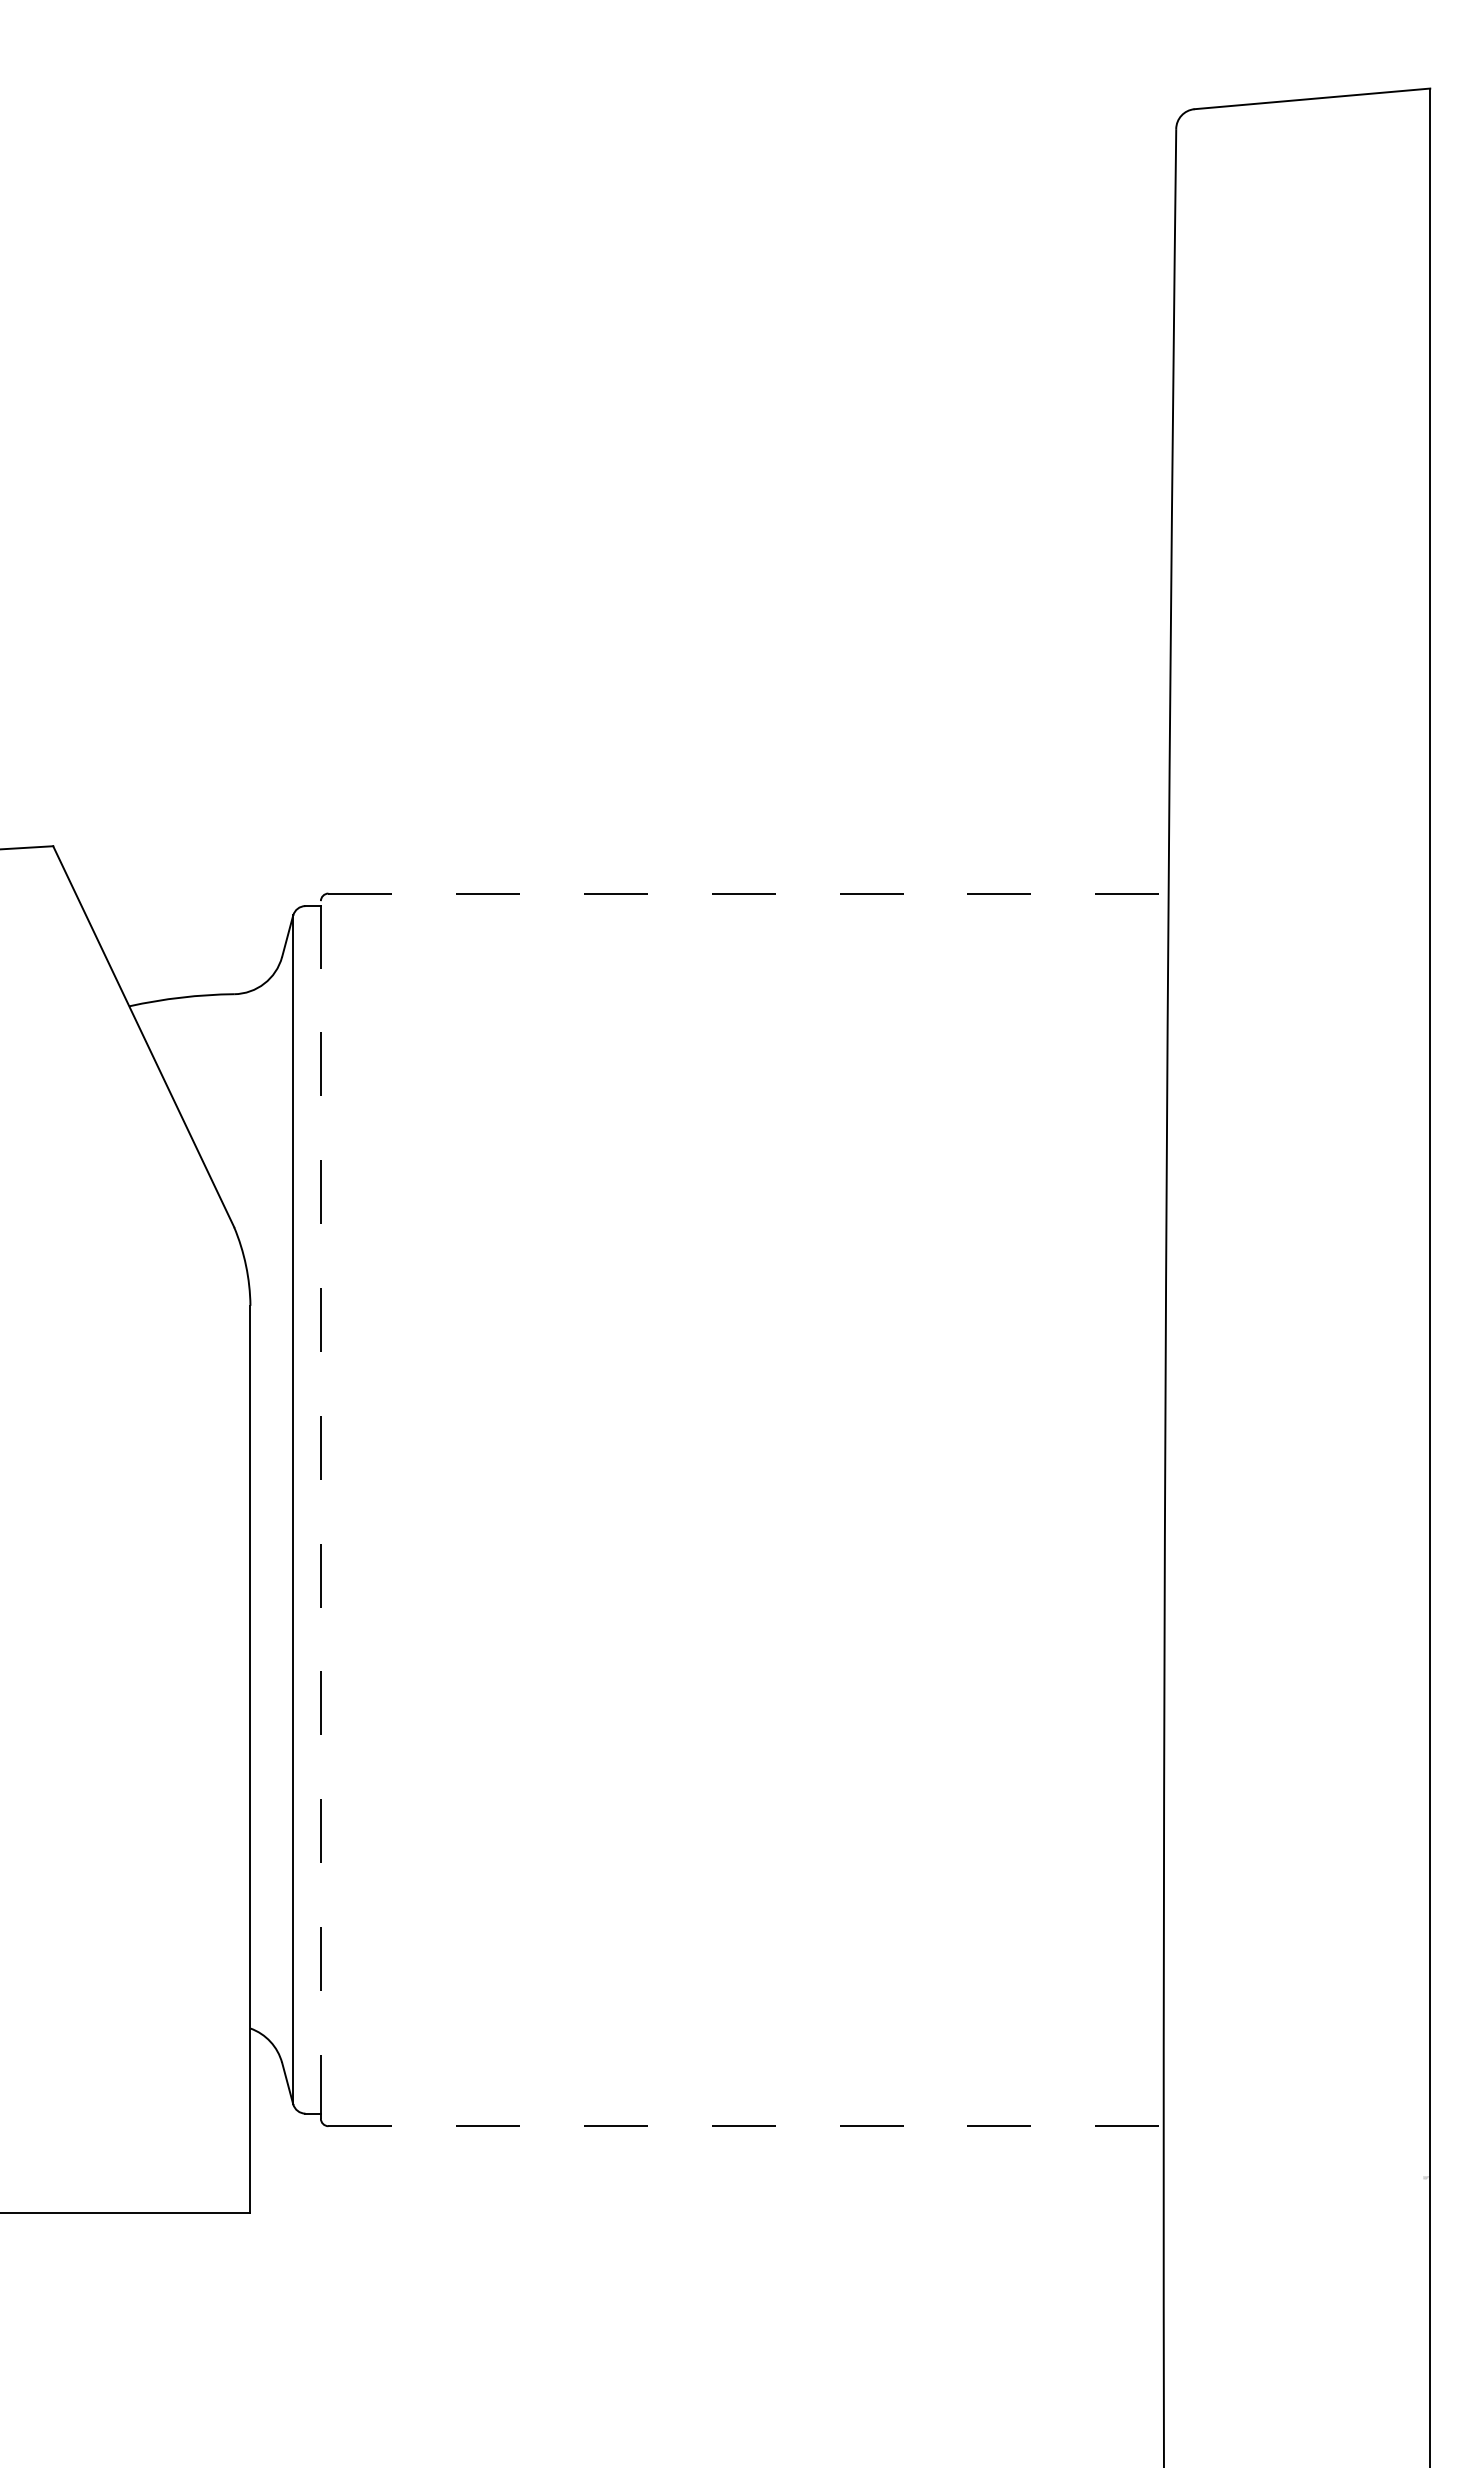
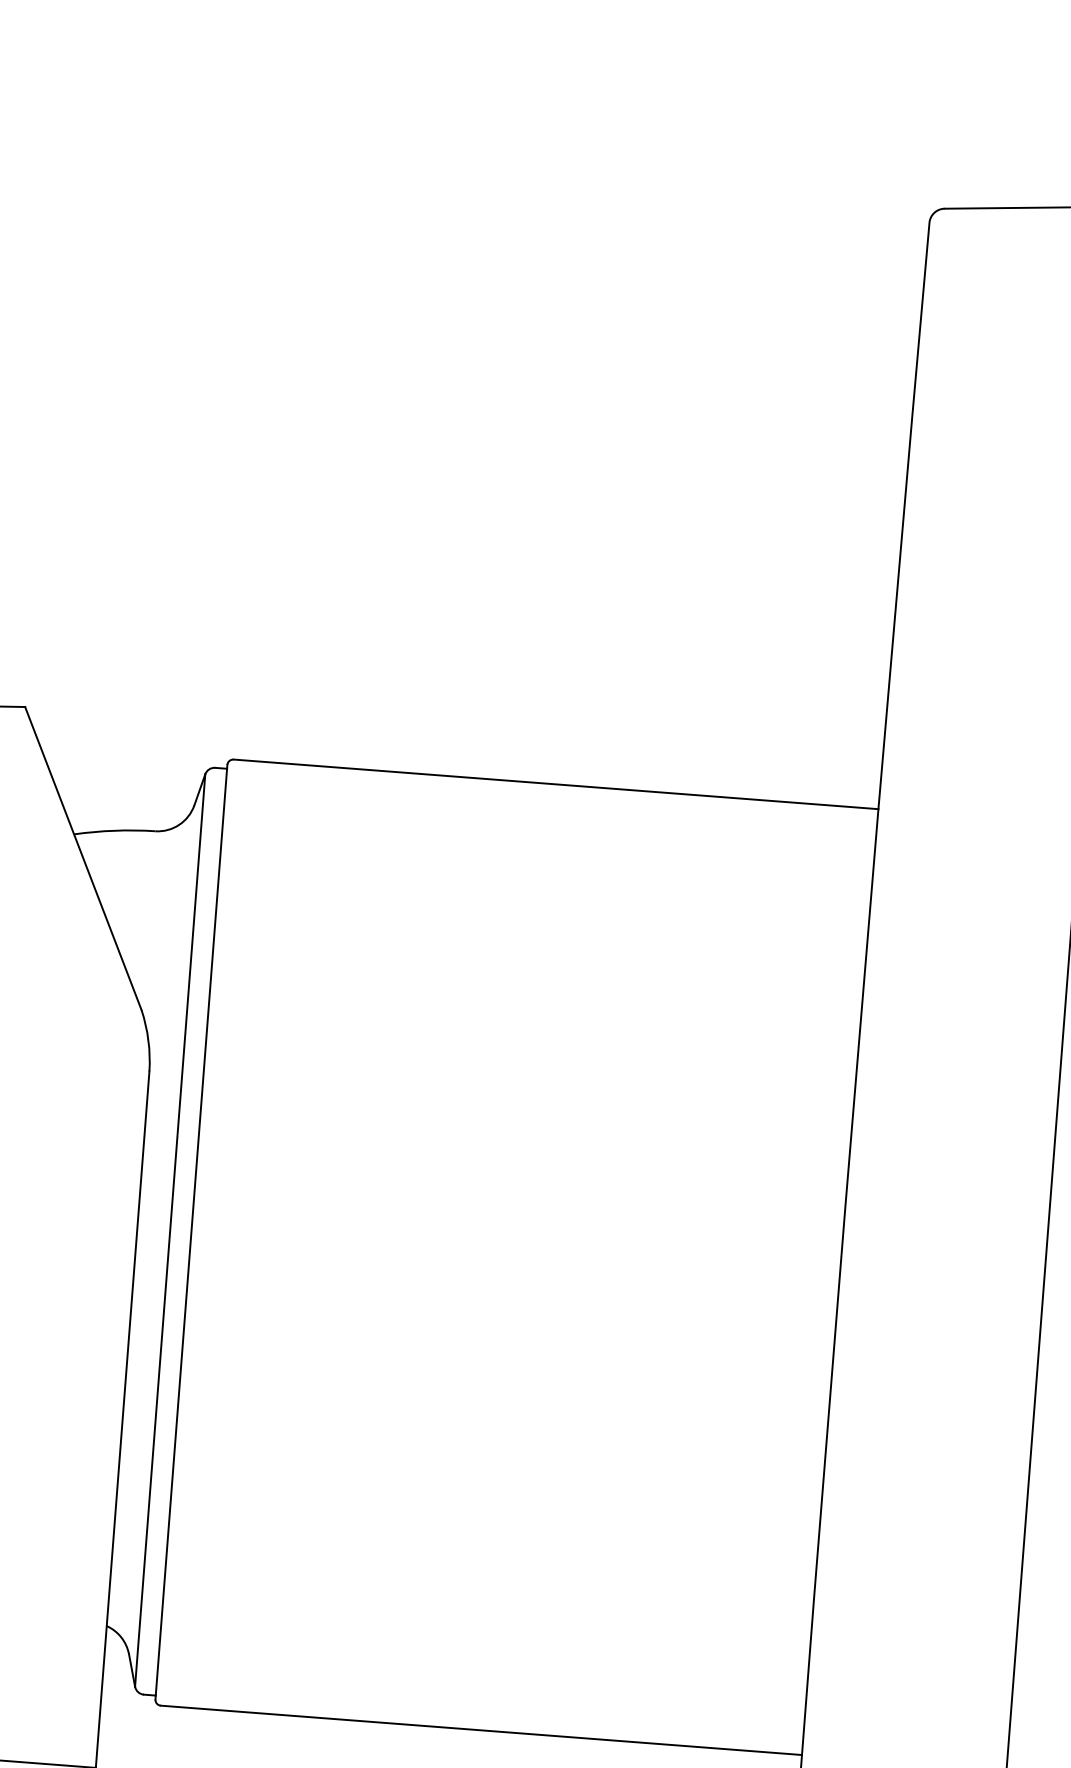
line: (748, 893) -> (556, 784), dashed -> solid
line: (320, 1509) -> (191, 1231), dashed -> solid
line: (746, 2126) -> (481, 1730), dashed -> solid

